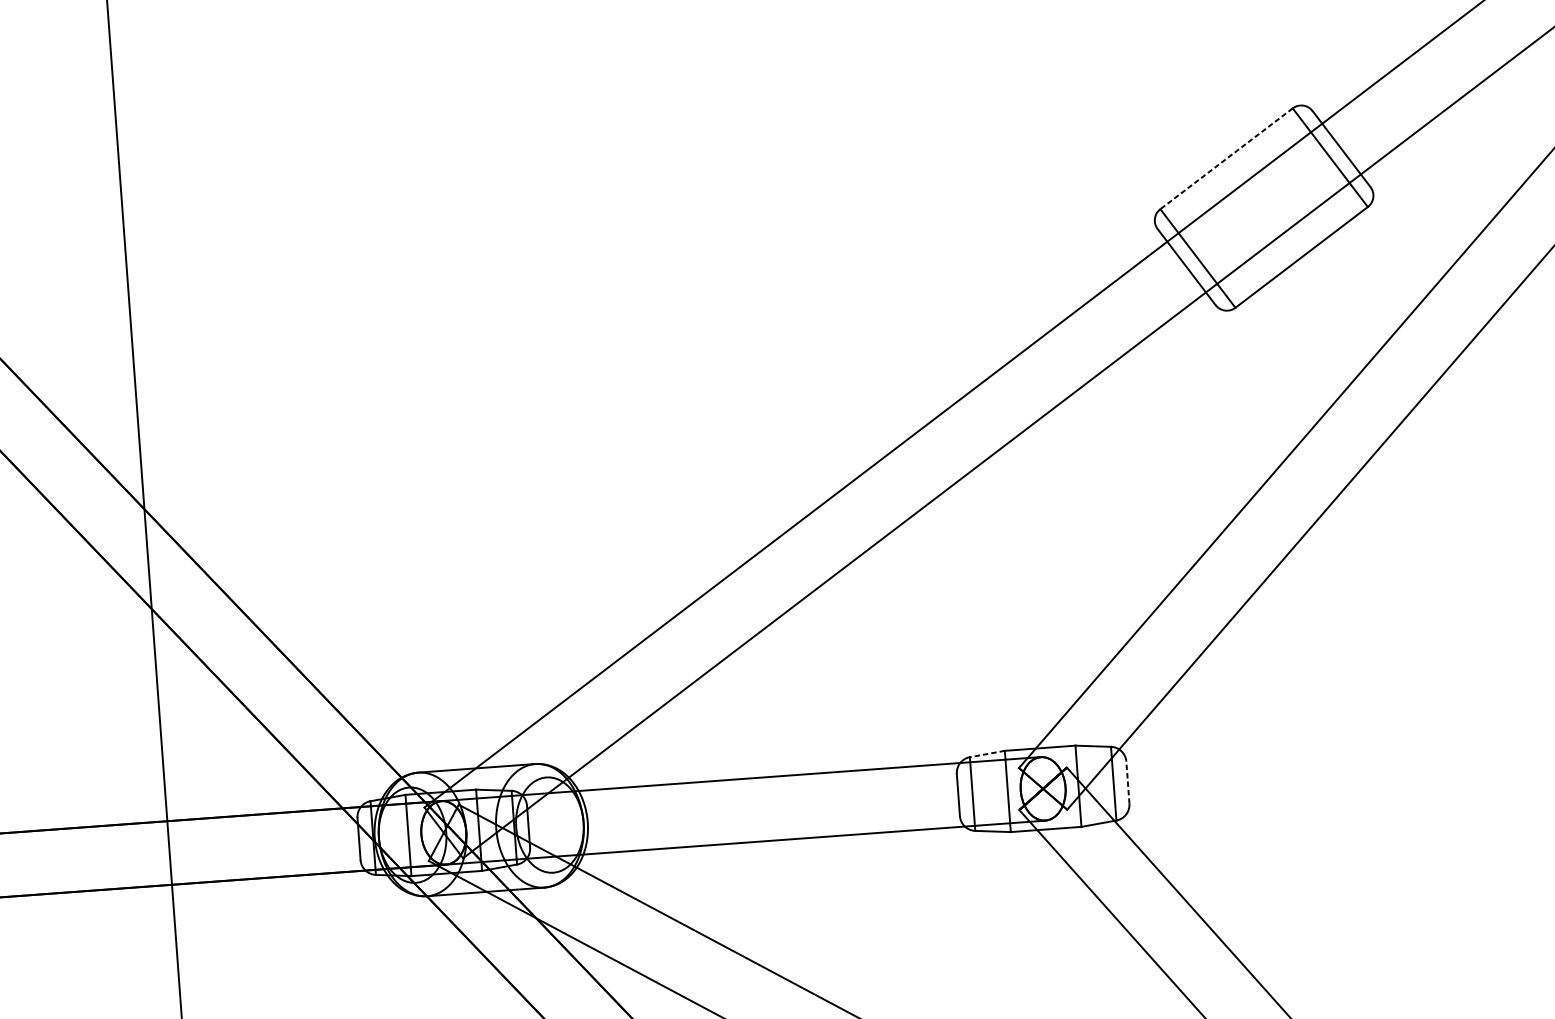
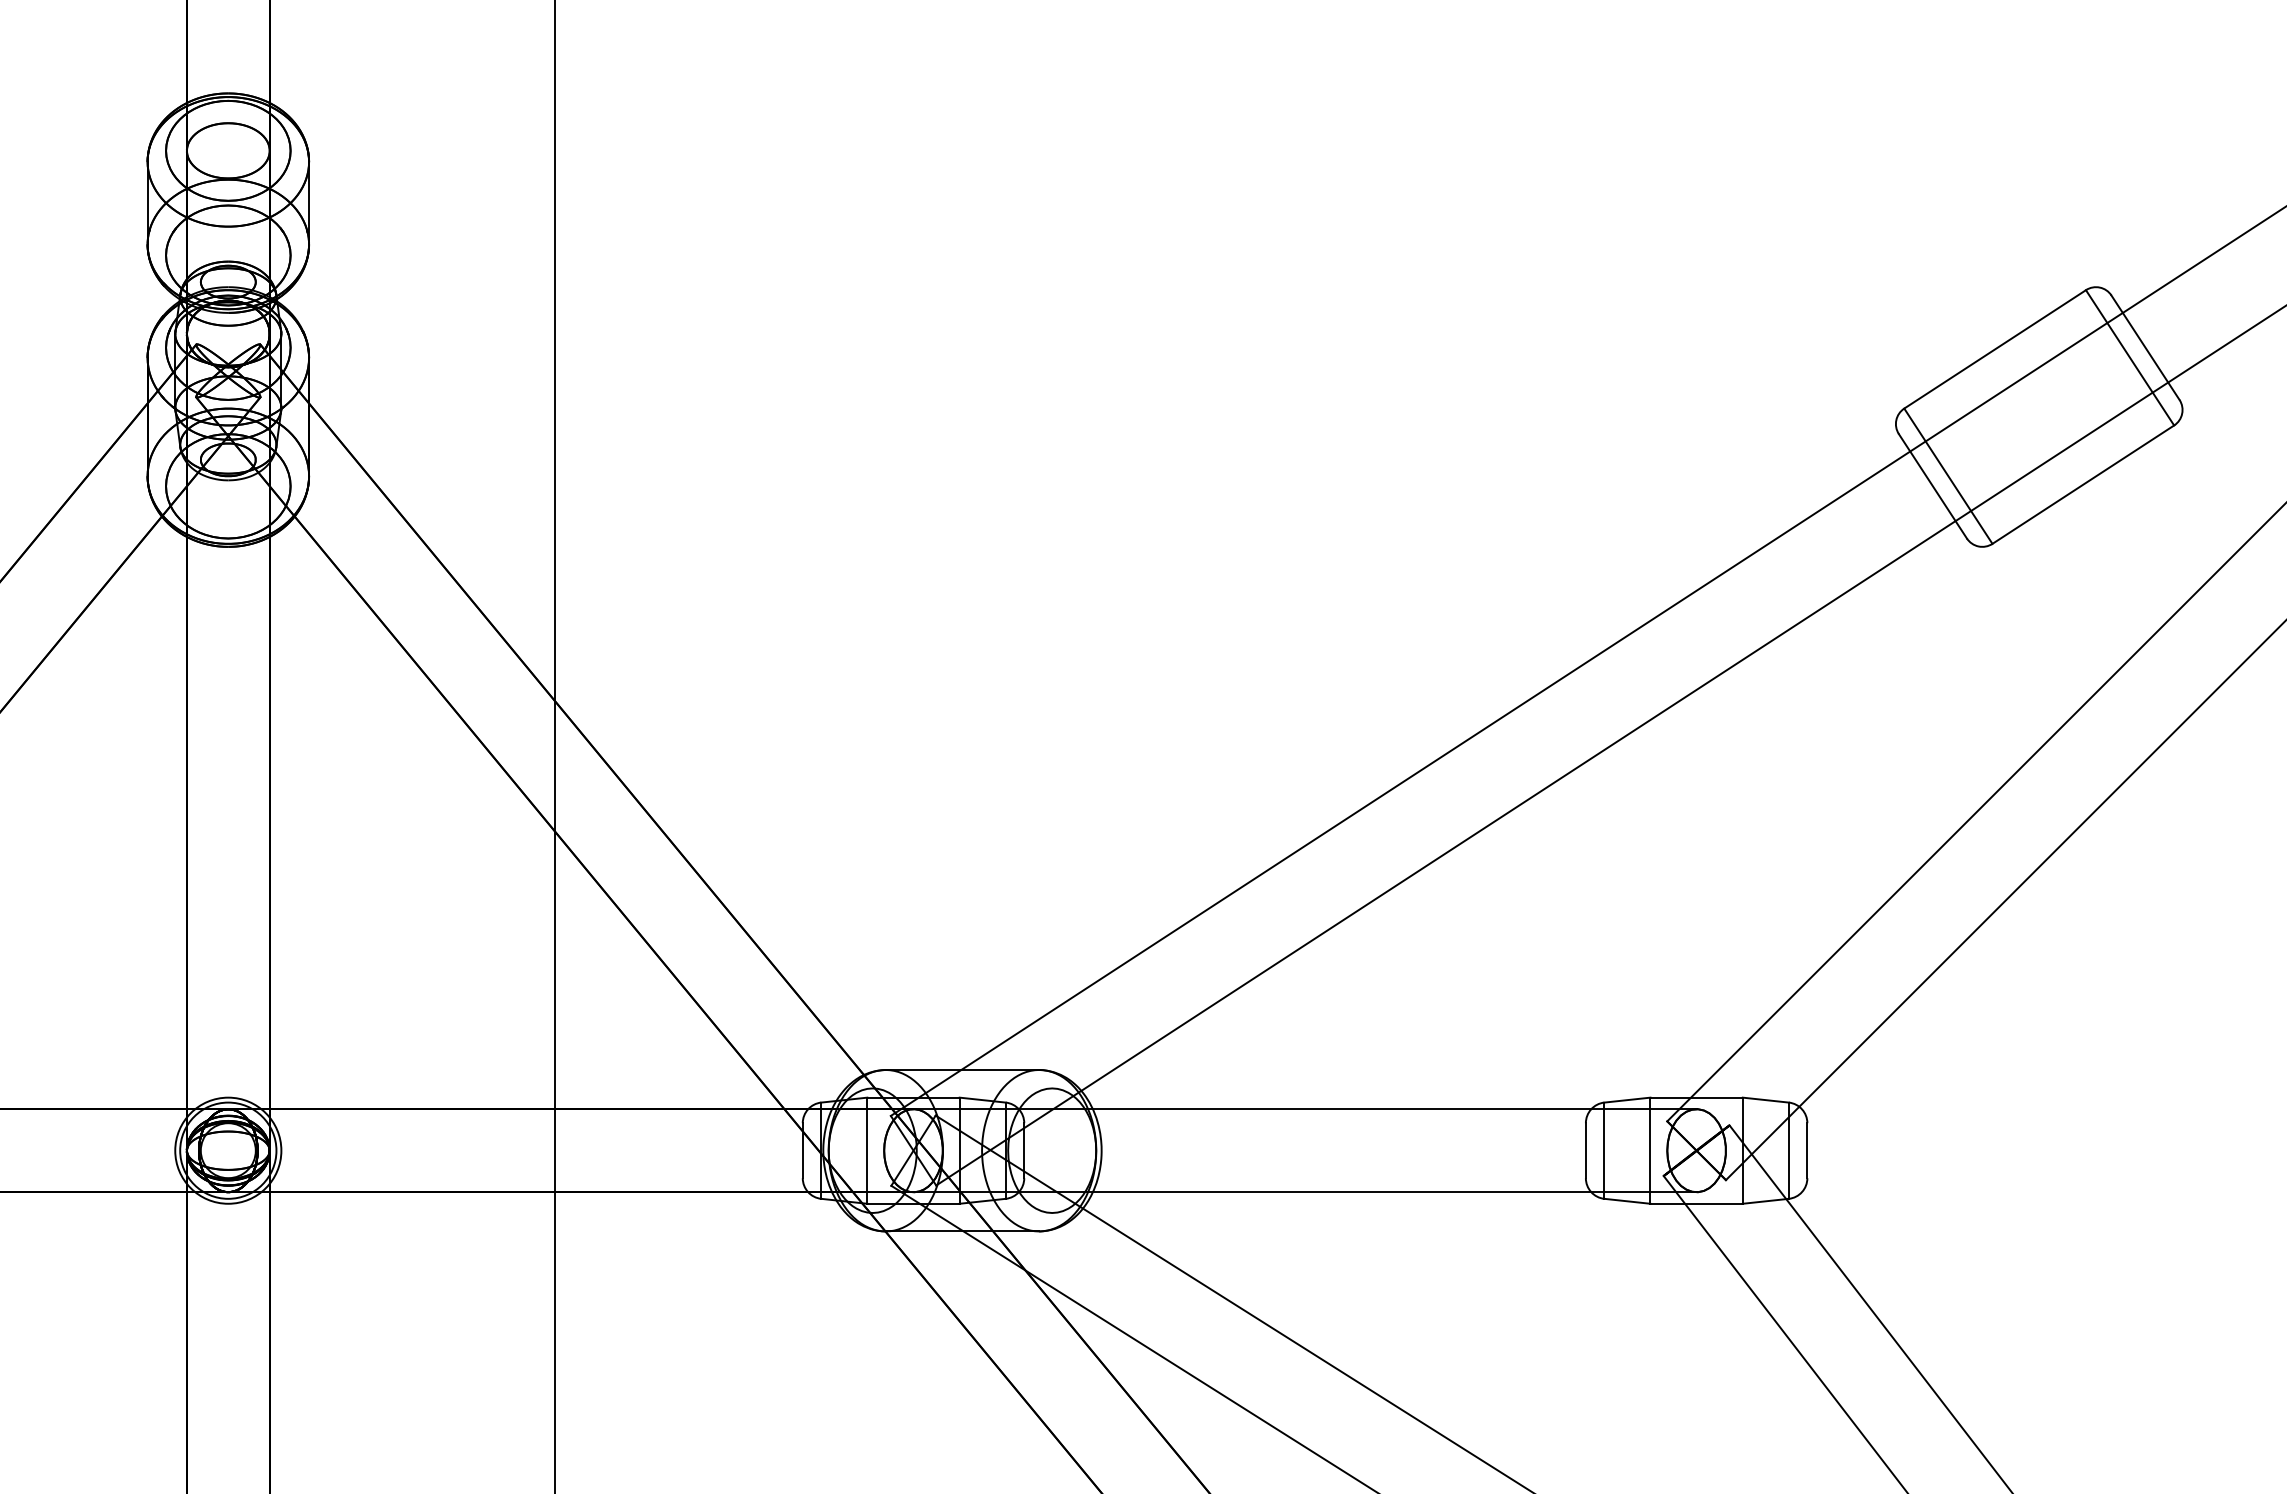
line: (1226, 158) -> (1994, 349), dashed -> solid
line: (986, 754) -> (1626, 1100), dashed -> solid
line: (1127, 782) -> (1807, 1150), dashed -> solid

